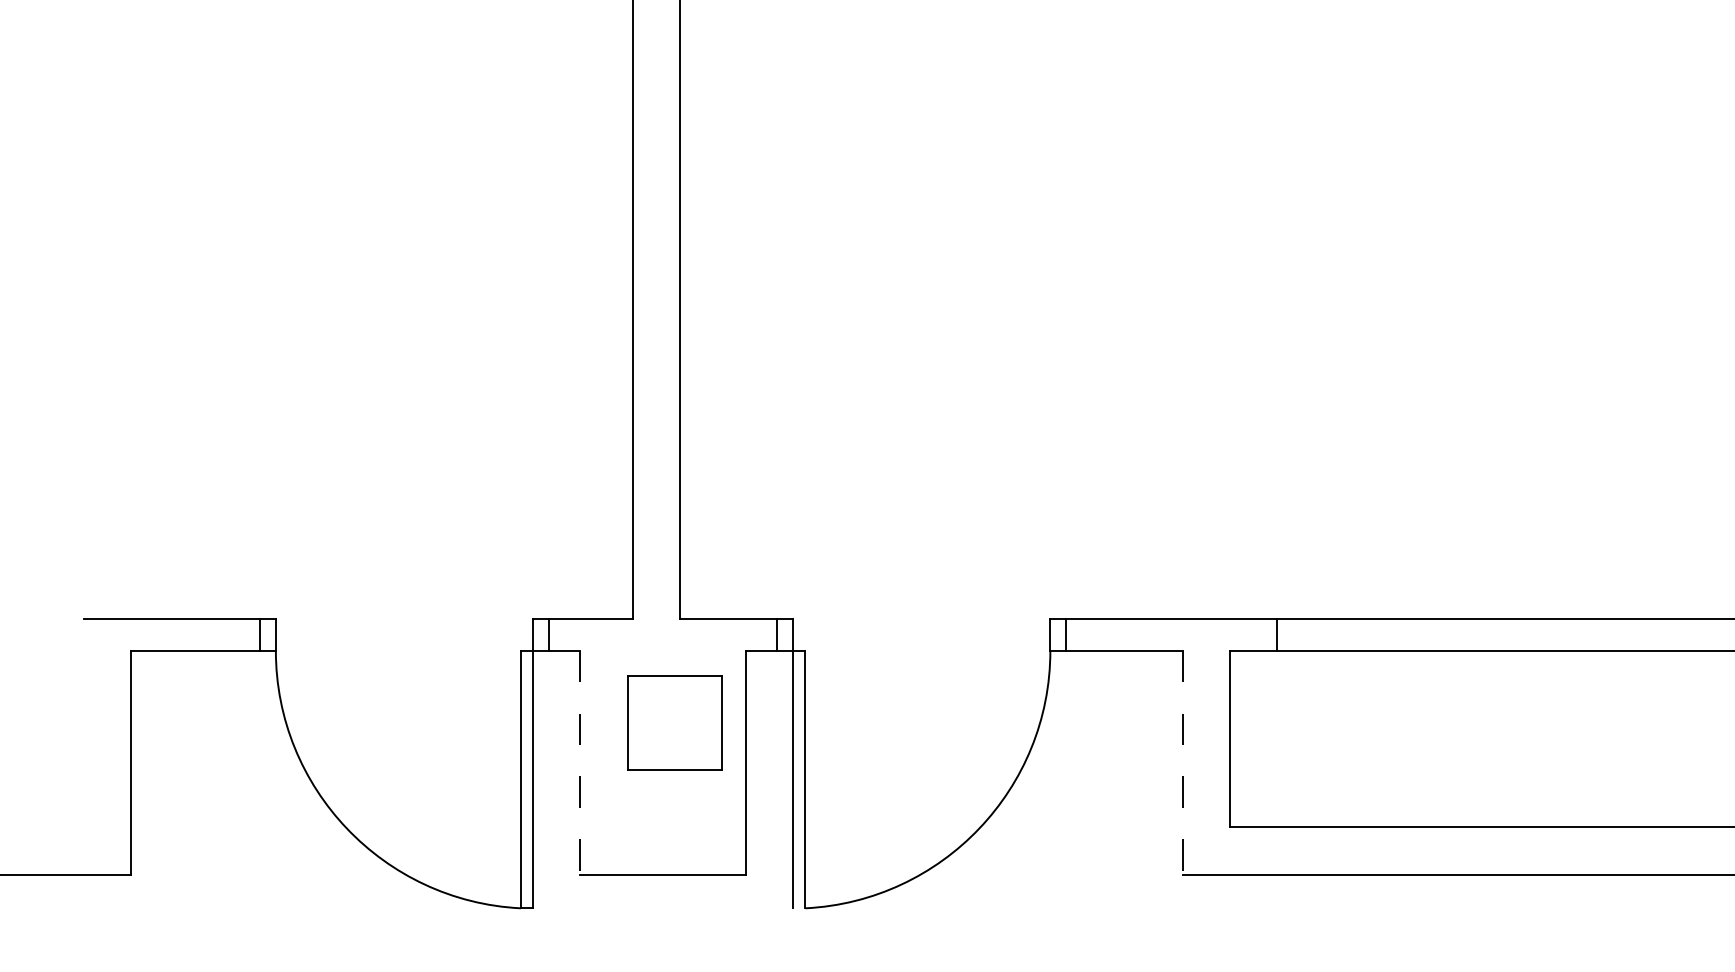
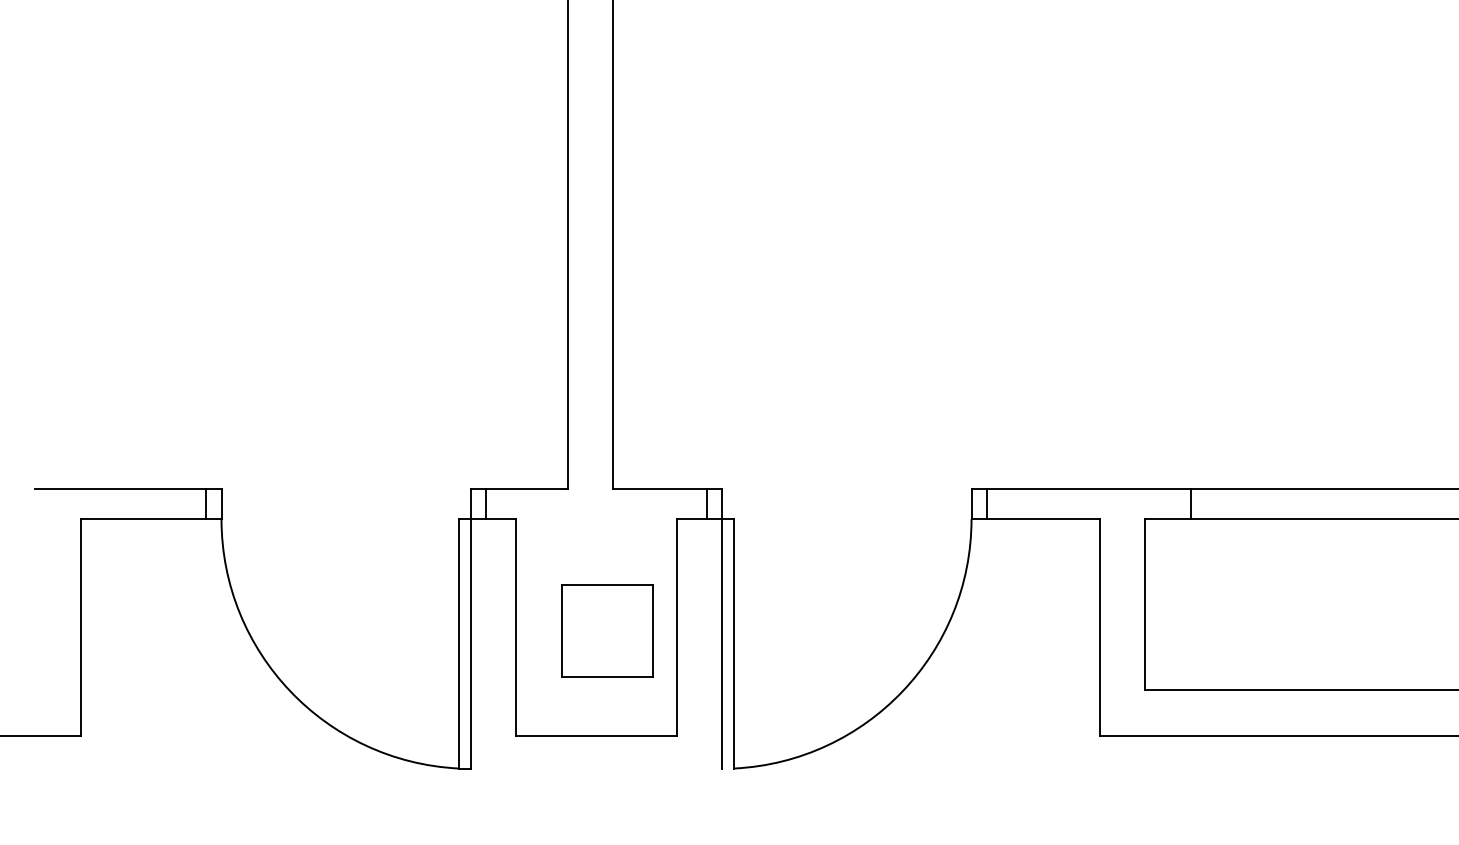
part: (674, 722) -> (607, 630), moved
line: (580, 762) -> (516, 627), dashed -> solid
line: (1182, 762) -> (1099, 627), dashed -> solid

